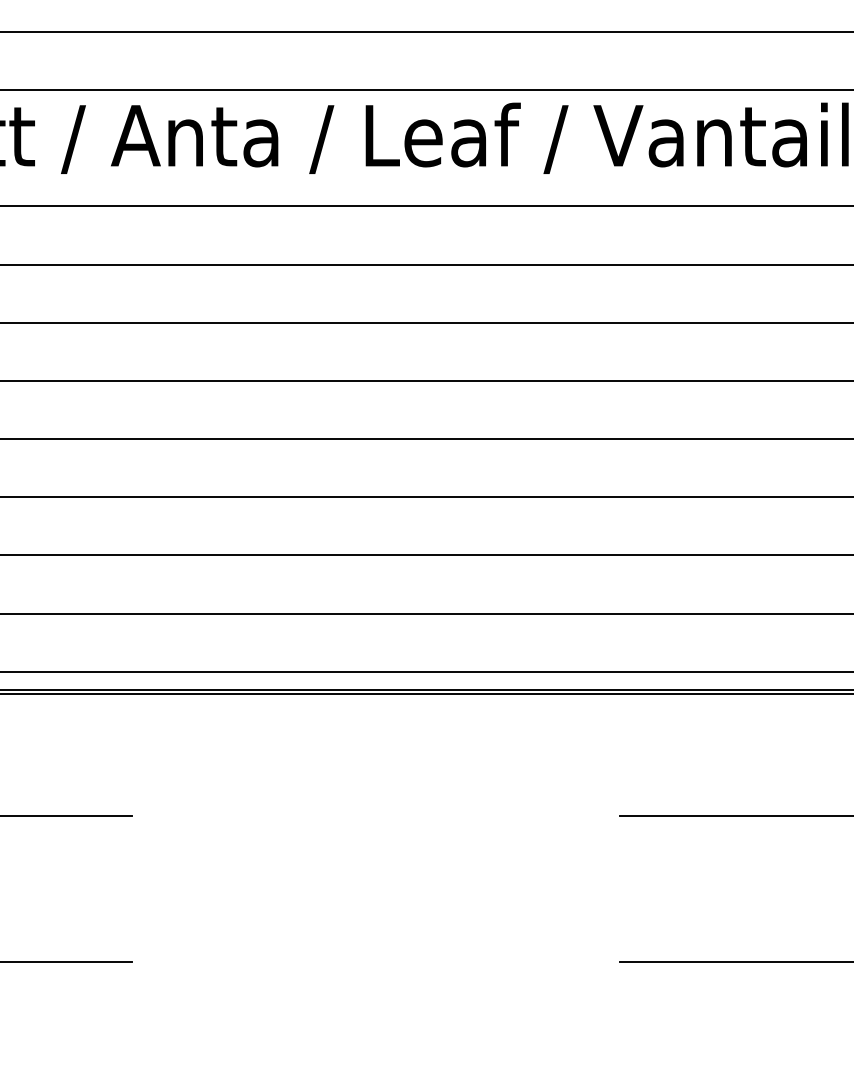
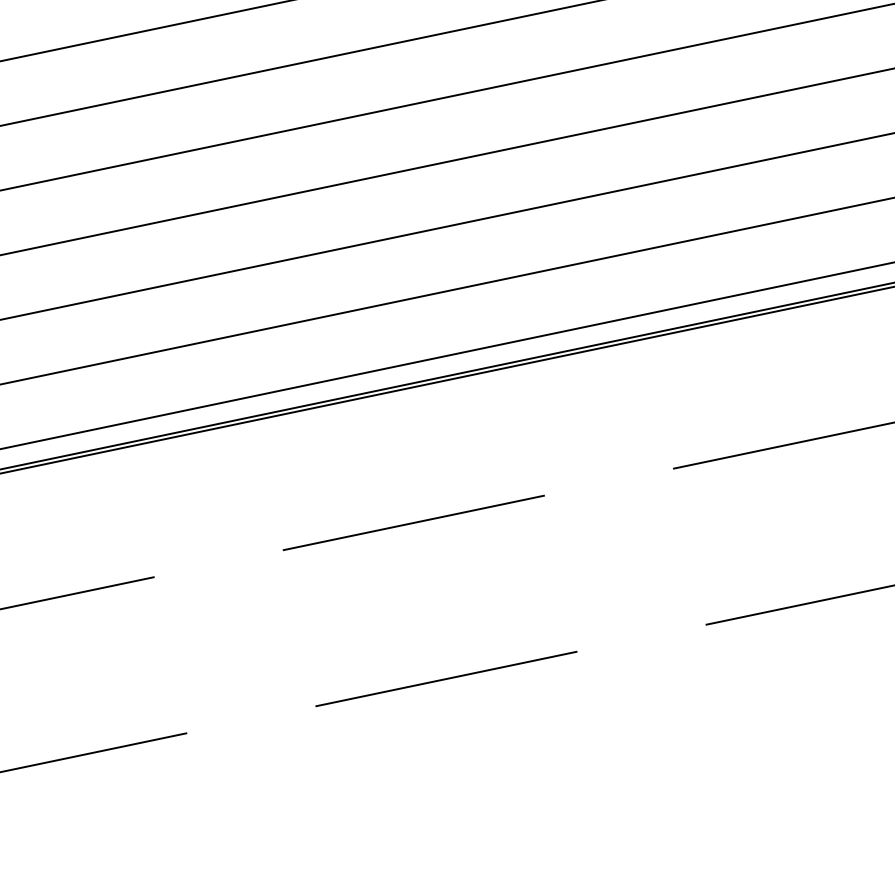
line: (375, 815) -> (413, 522), added
line: (375, 962) -> (446, 679), added

